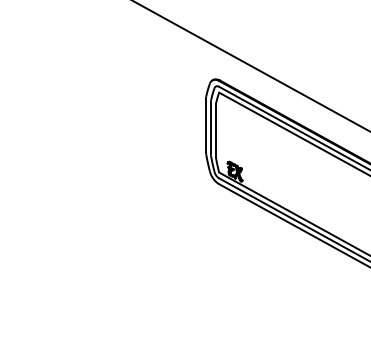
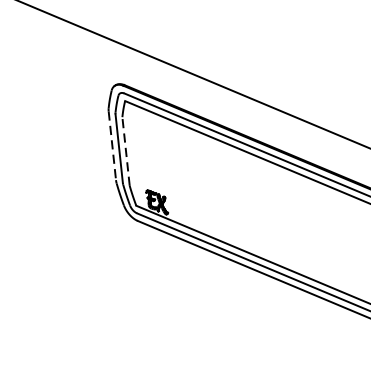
line: (205, 125) -> (111, 146), solid -> dashed
line: (215, 130) -> (125, 151), solid -> dashed

